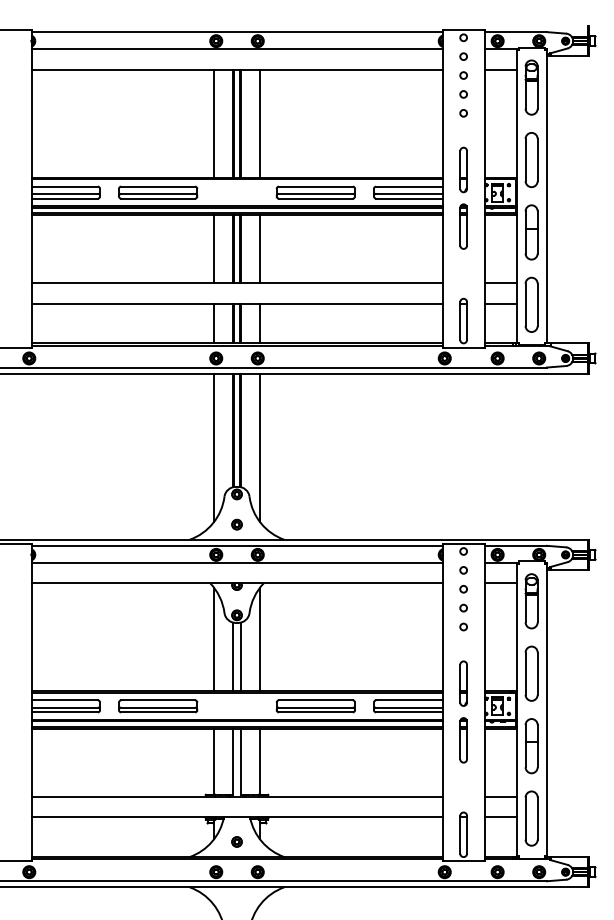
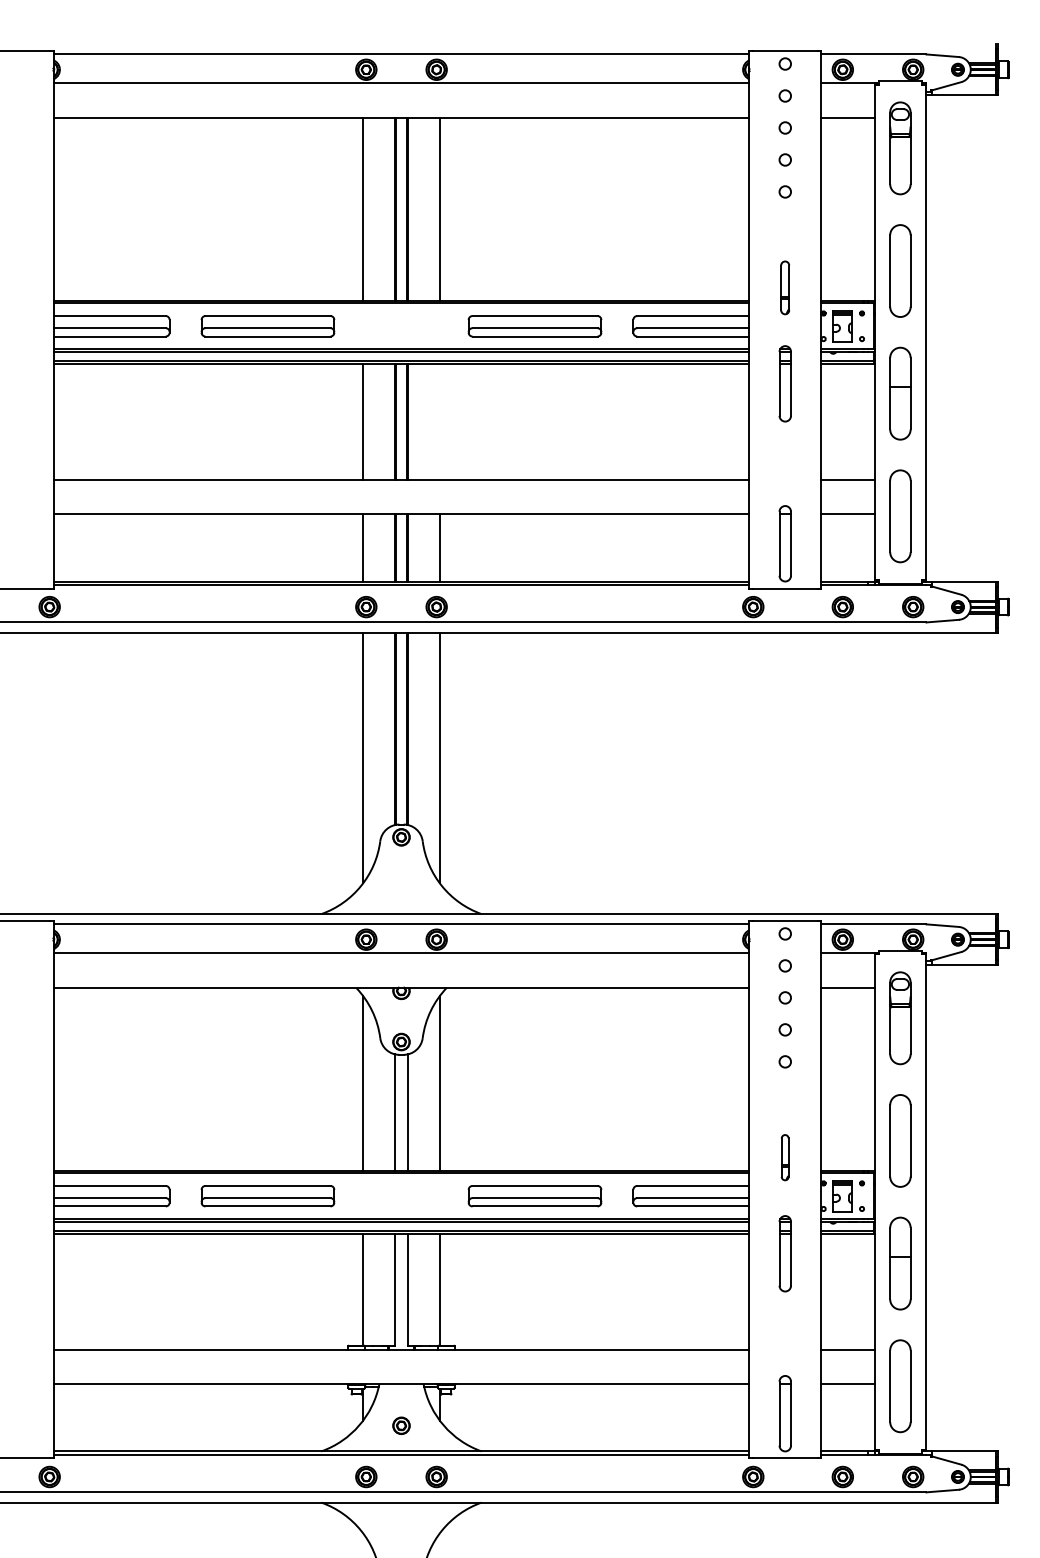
part: (463, 169) -> (785, 287), size x0.7
line: (259, 248) -> (439, 420), removed
part: (236, 524) -> (400, 888), removed
part: (463, 683) -> (785, 1157), size x0.6

